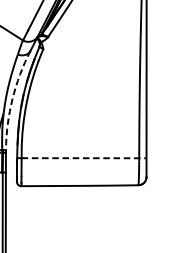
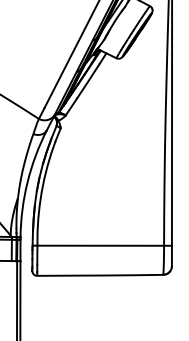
arc: (12, 99) -> (27, 182), dashed -> solid
line: (84, 158) -> (105, 245), dashed -> solid

